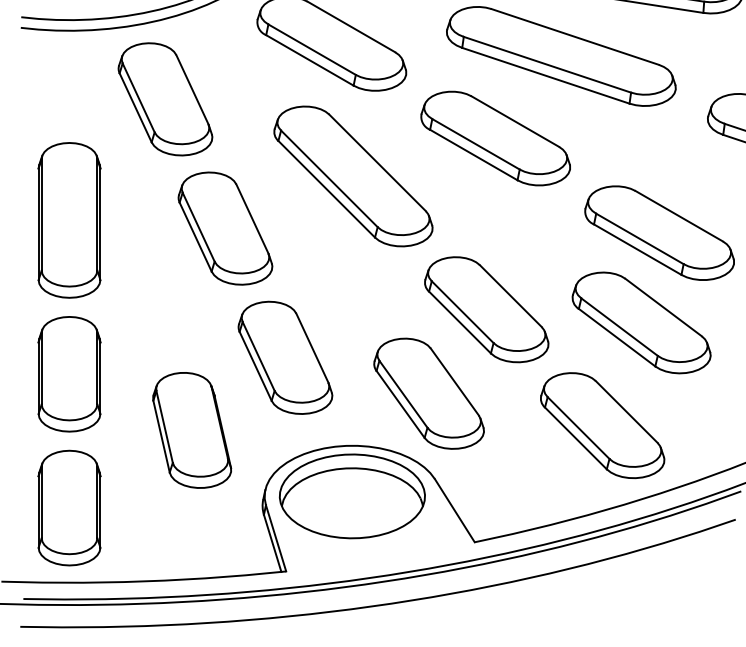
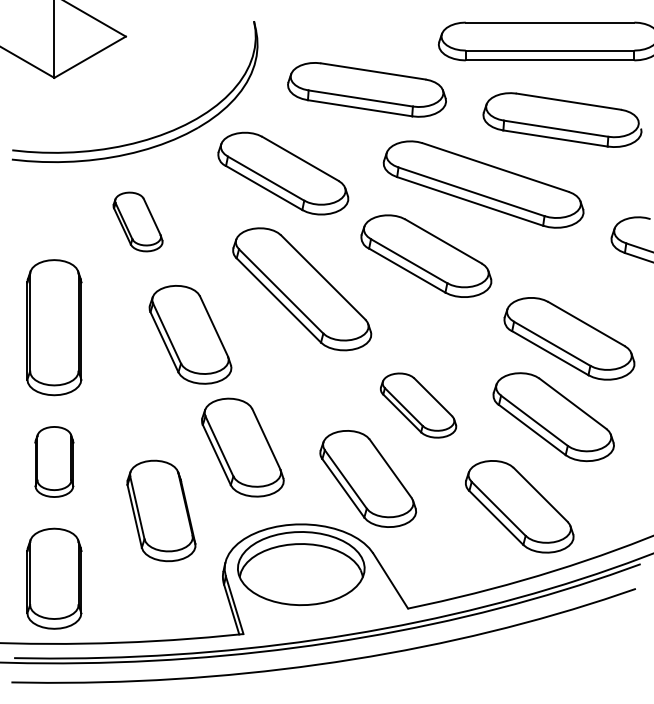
part: (164, 98) -> (137, 221), size x0.6
part: (486, 309) -> (418, 405), size x0.7
part: (69, 373) -> (54, 461), size x0.7

